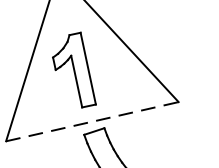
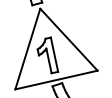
line: (92, 120) -> (56, 79), dashed -> solid

